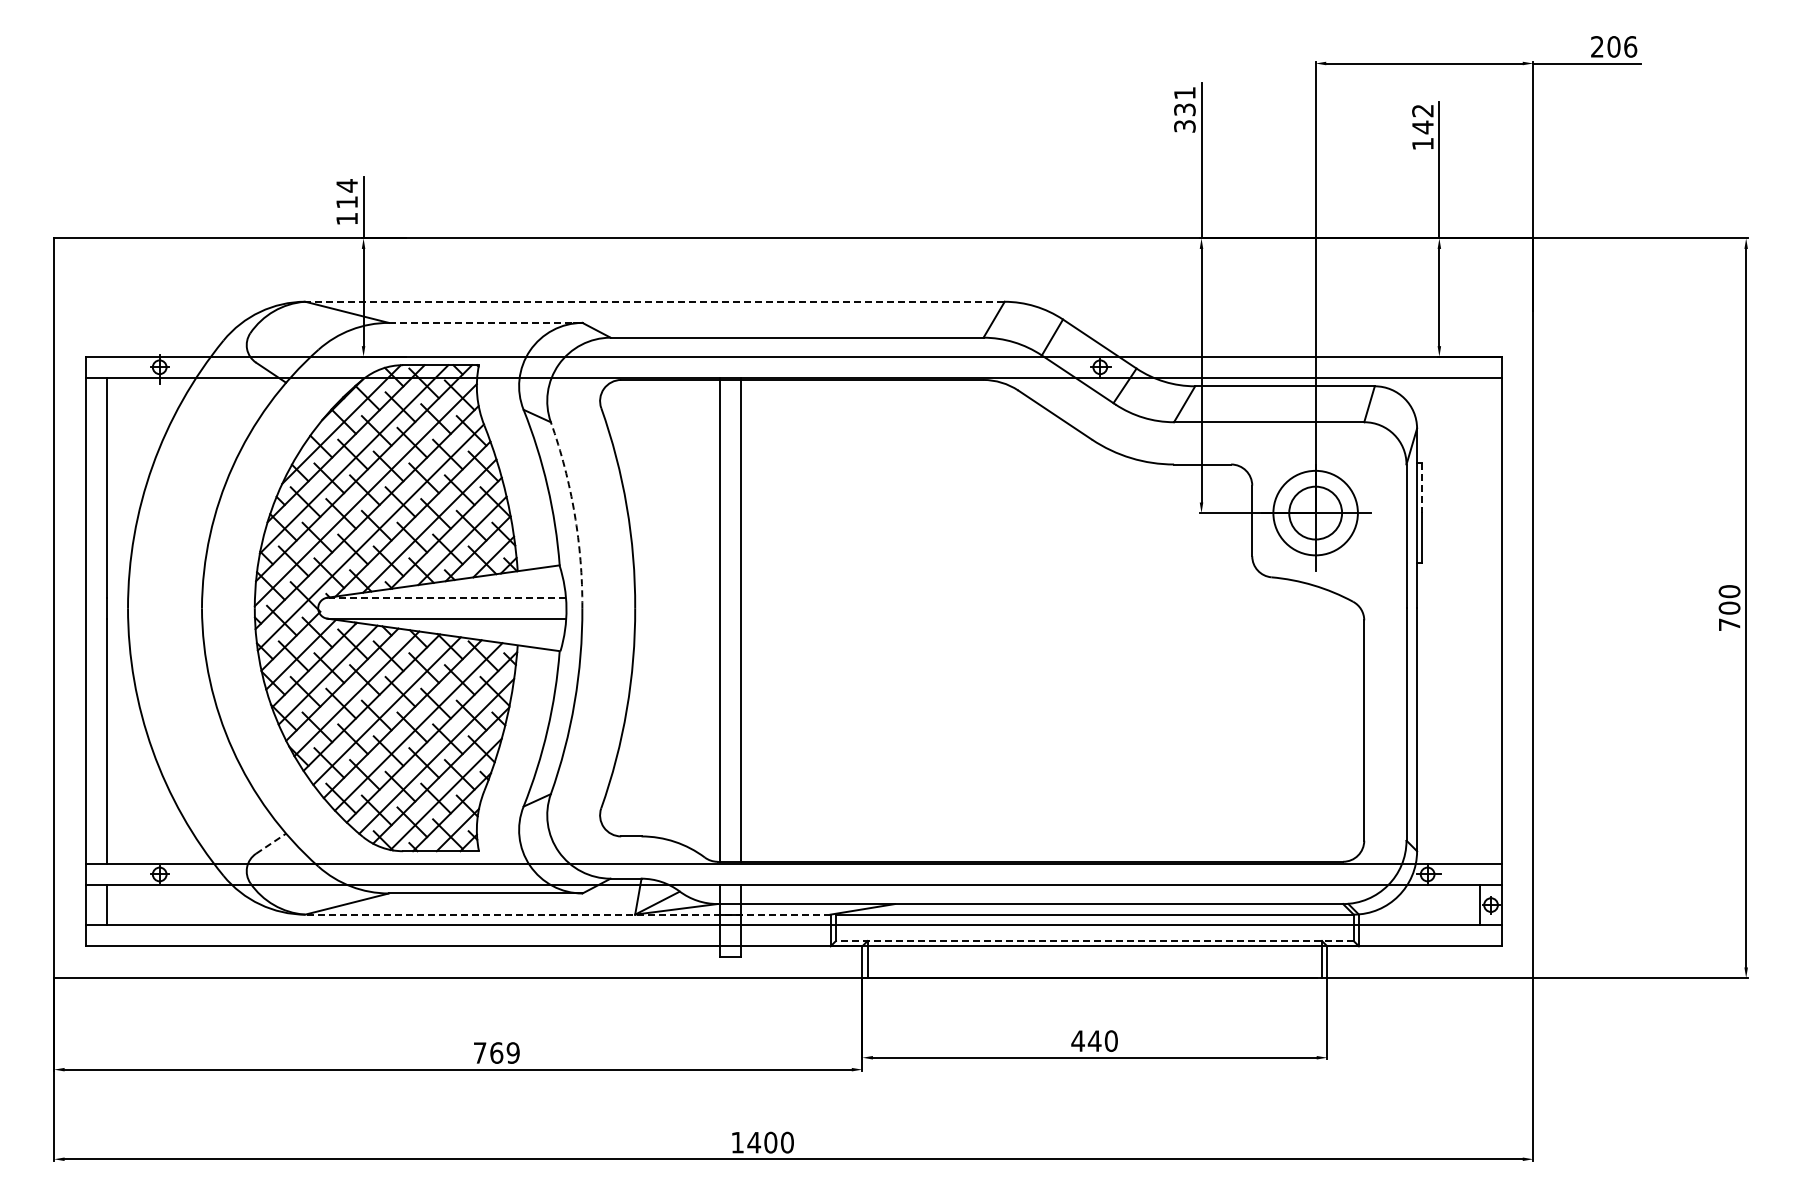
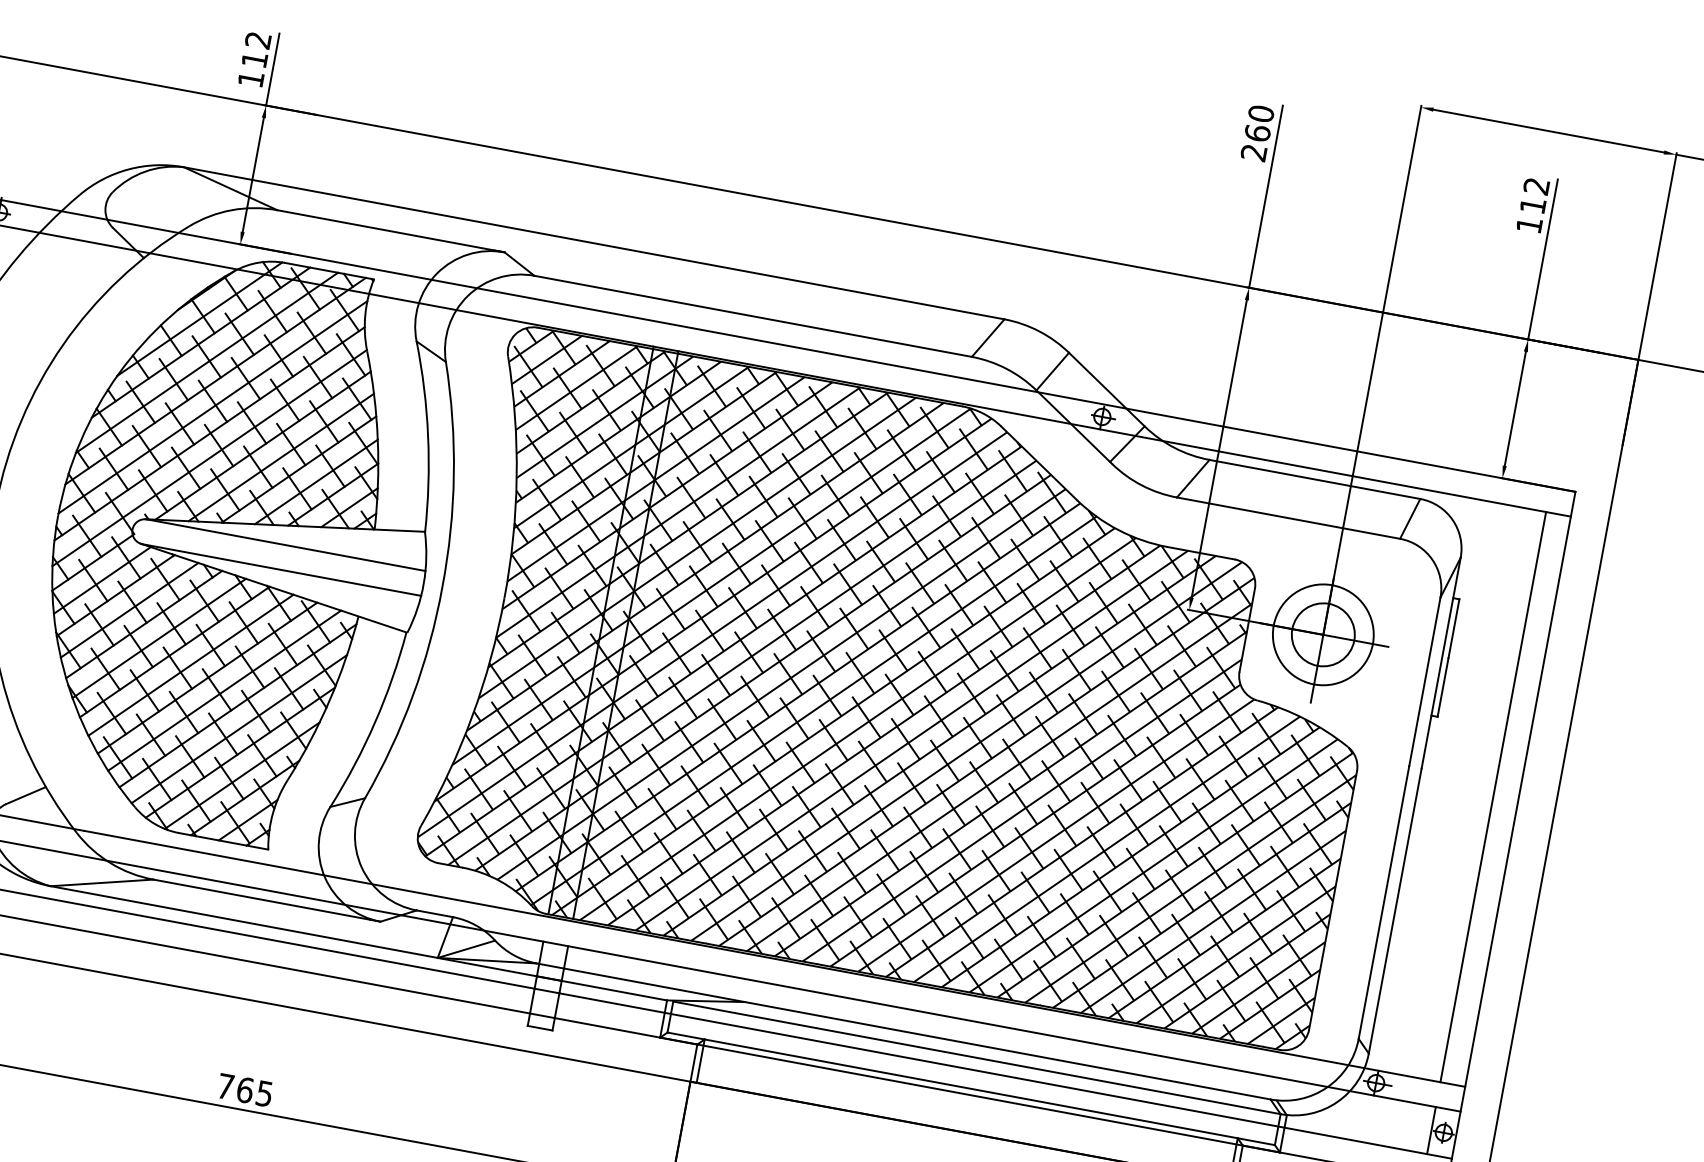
text: (1184, 109) -> (1257, 132), 331 -> 260
text: (1422, 127) -> (1532, 205), 142 -> 112
text: (346, 185) -> (257, 39), 114 -> 112
line: (654, 301) -> (593, 242), dashed -> solid
line: (485, 322) -> (390, 230), dashed -> solid
line: (1422, 488) -> (1454, 629), dashed -> solid
arc: (574, 513) -> (453, 474), dashed -> solid
line: (447, 597) -> (286, 545), dashed -> solid
hatch: (982, 620) -> (909, 688), added
line: (1480, 620) -> (1493, 796), added
line: (271, 843) -> (26, 795), dashed -> solid
line: (568, 914) -> (359, 943), dashed -> solid
line: (1094, 941) -> (970, 1089), dashed -> solid
text: (512, 1052) -> (263, 1093), 769 -> 765

